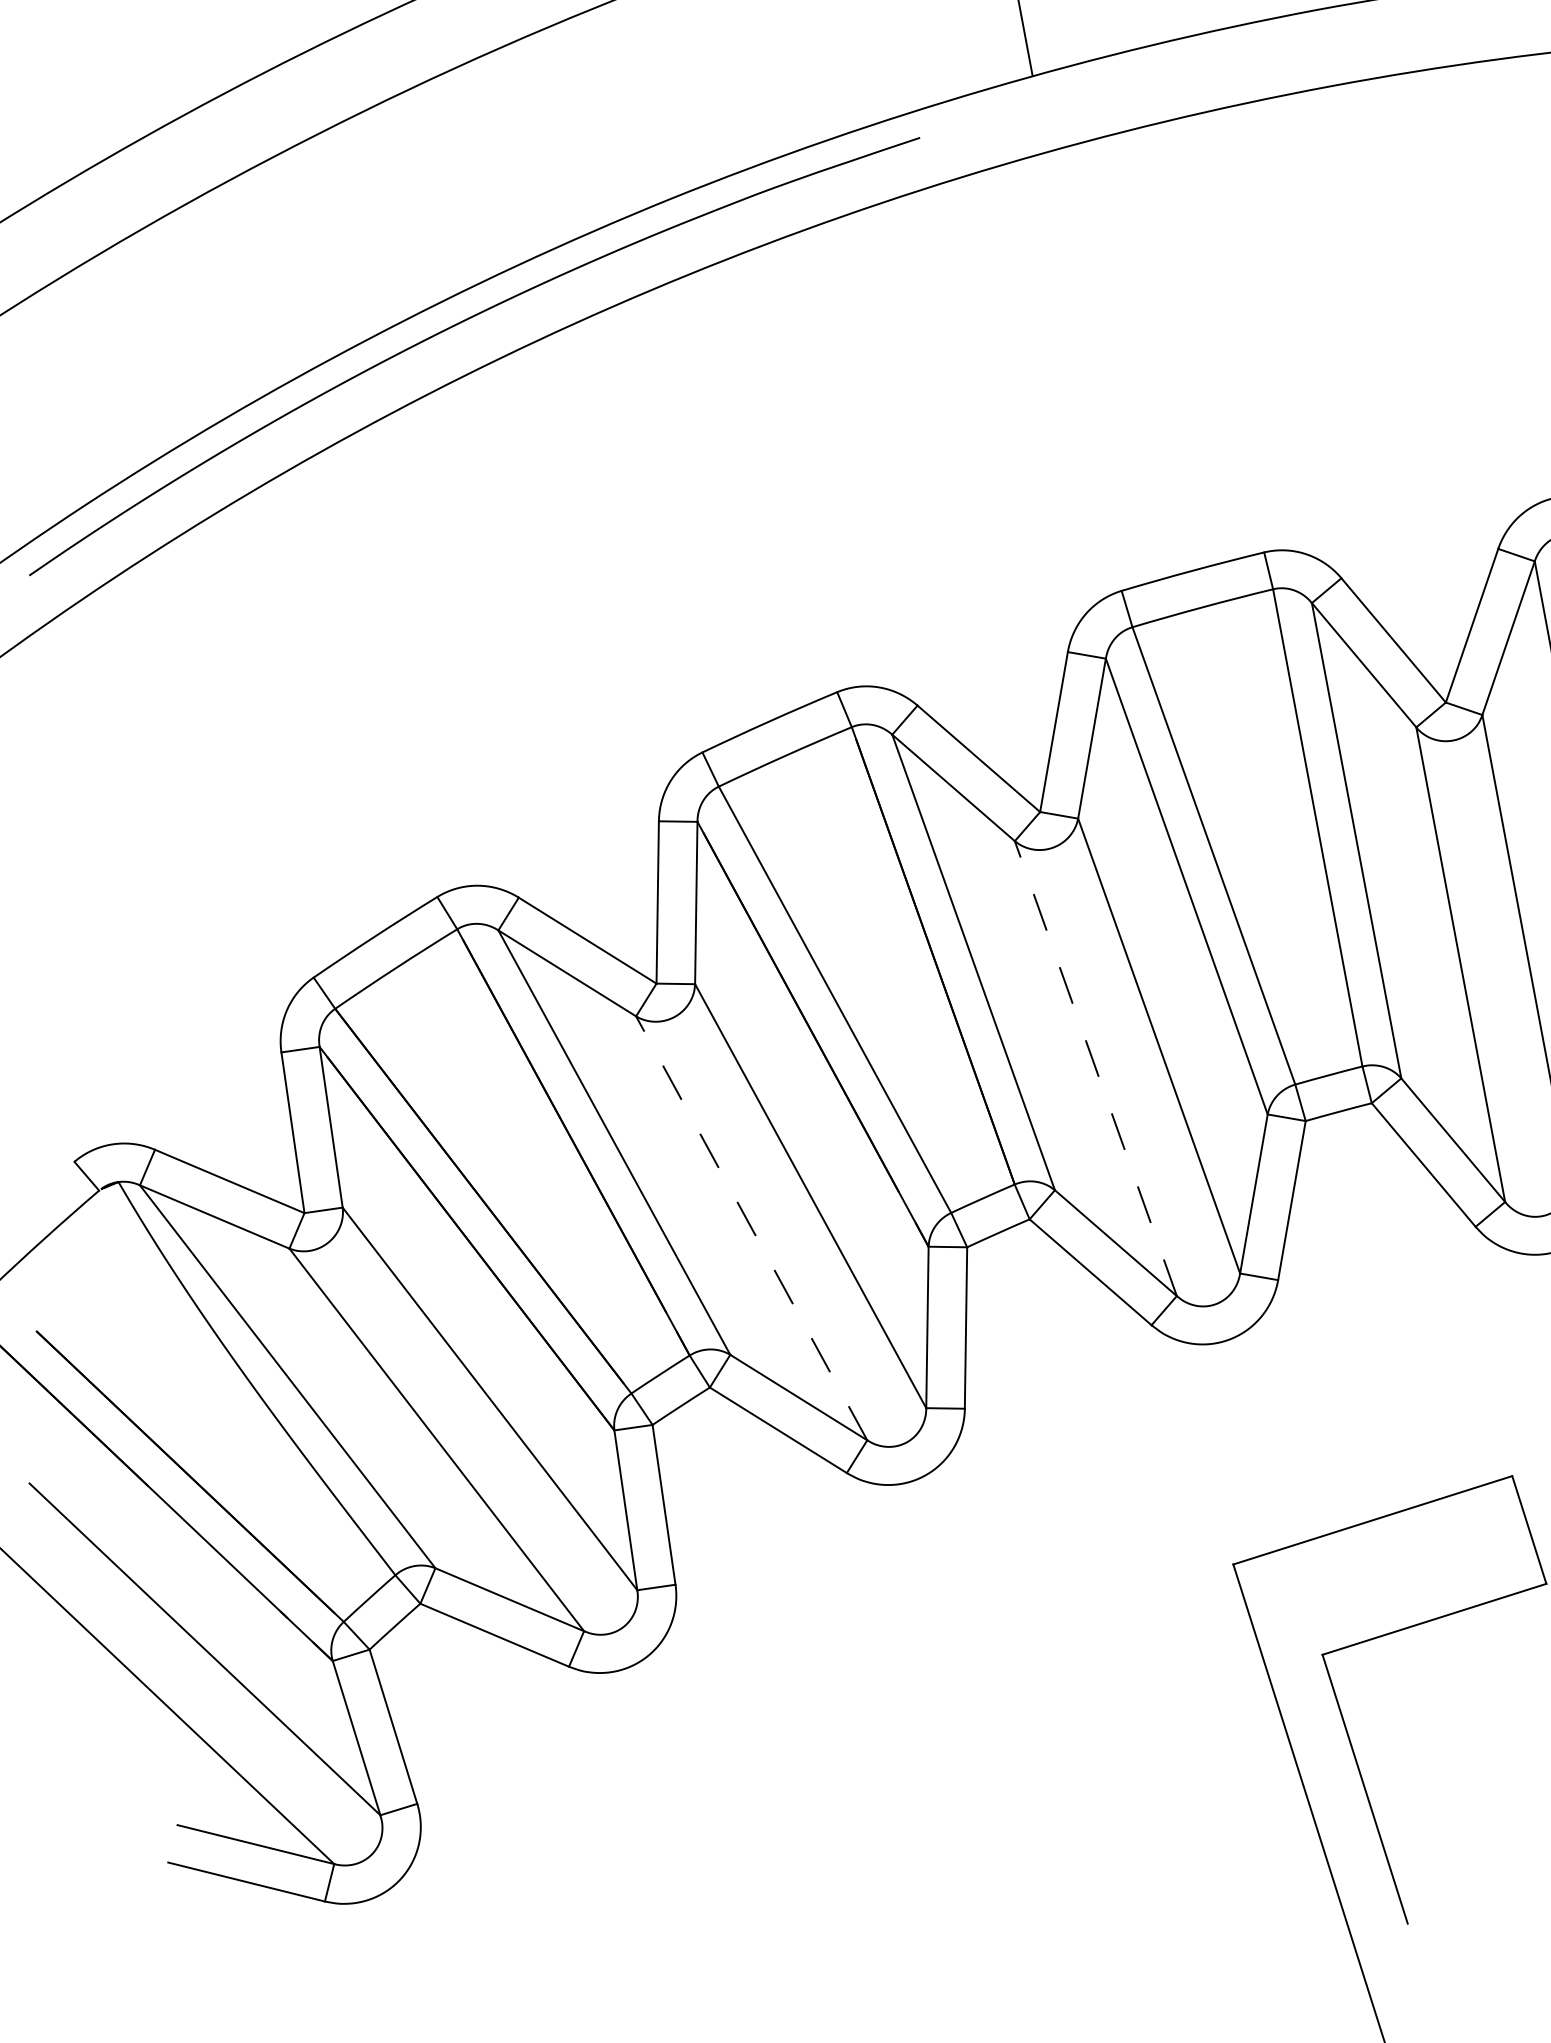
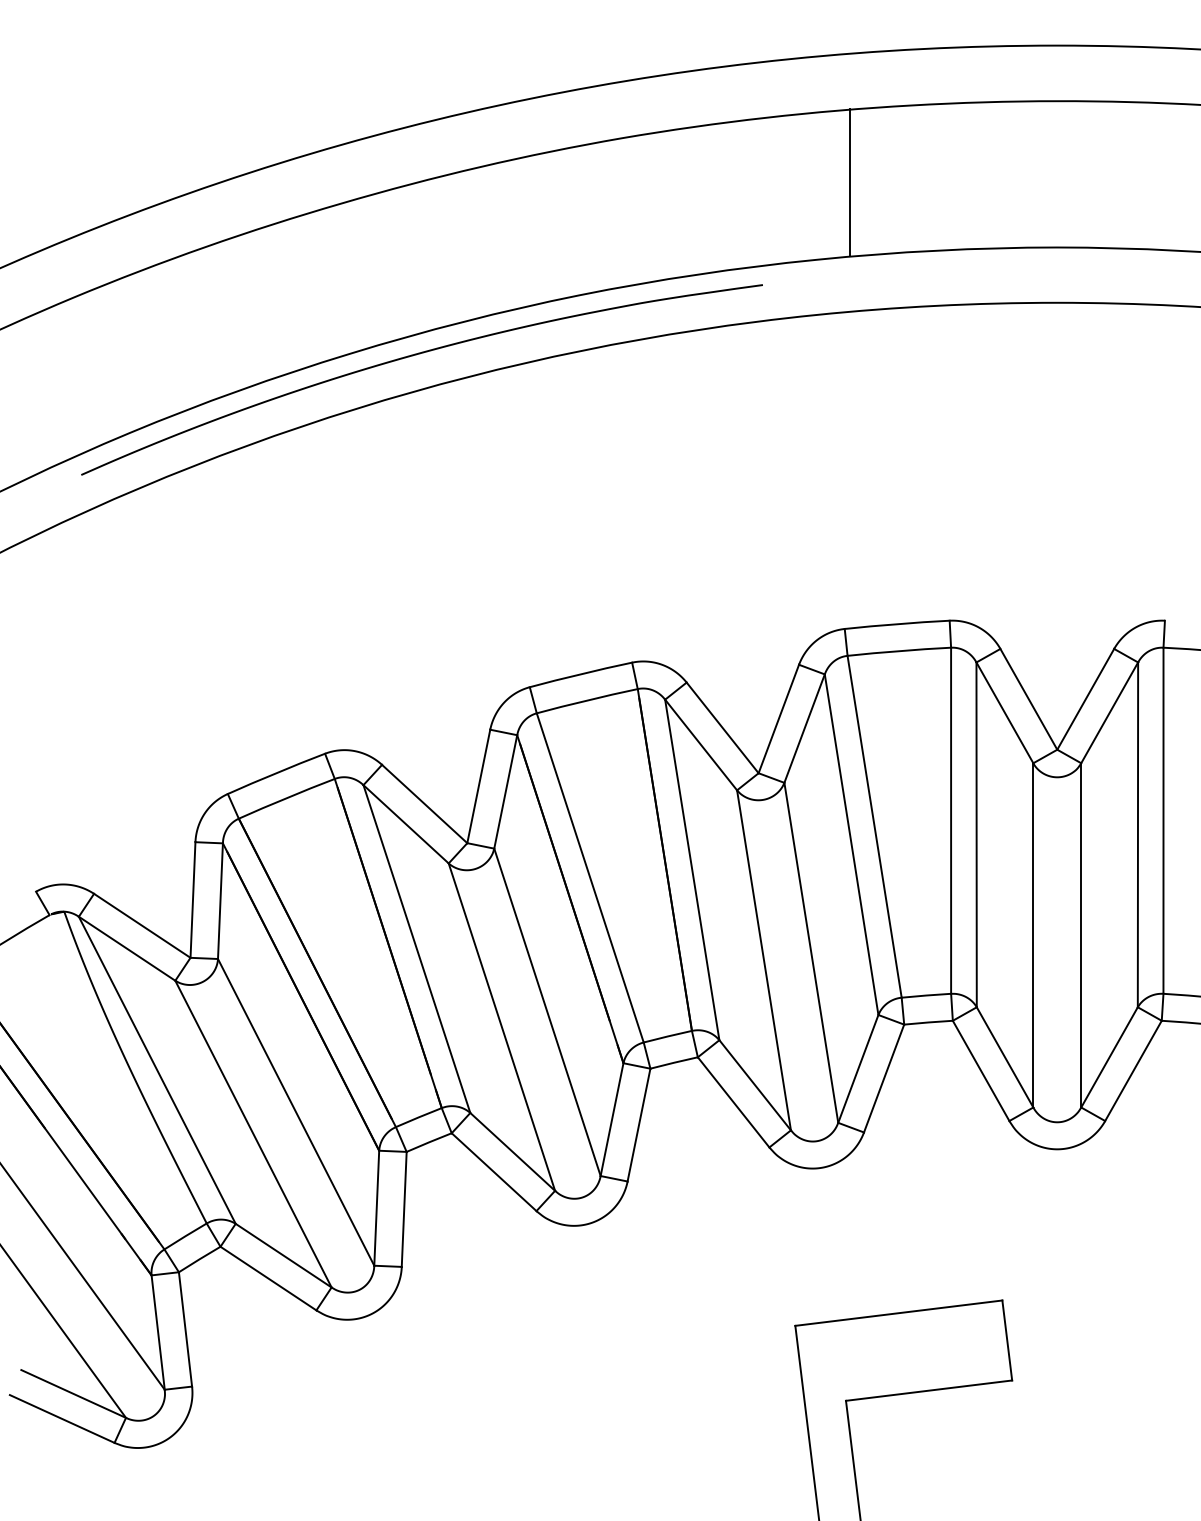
line: (1094, 1067) -> (763, 959), dashed -> solid
line: (750, 1227) -> (501, 1026), dashed -> solid

